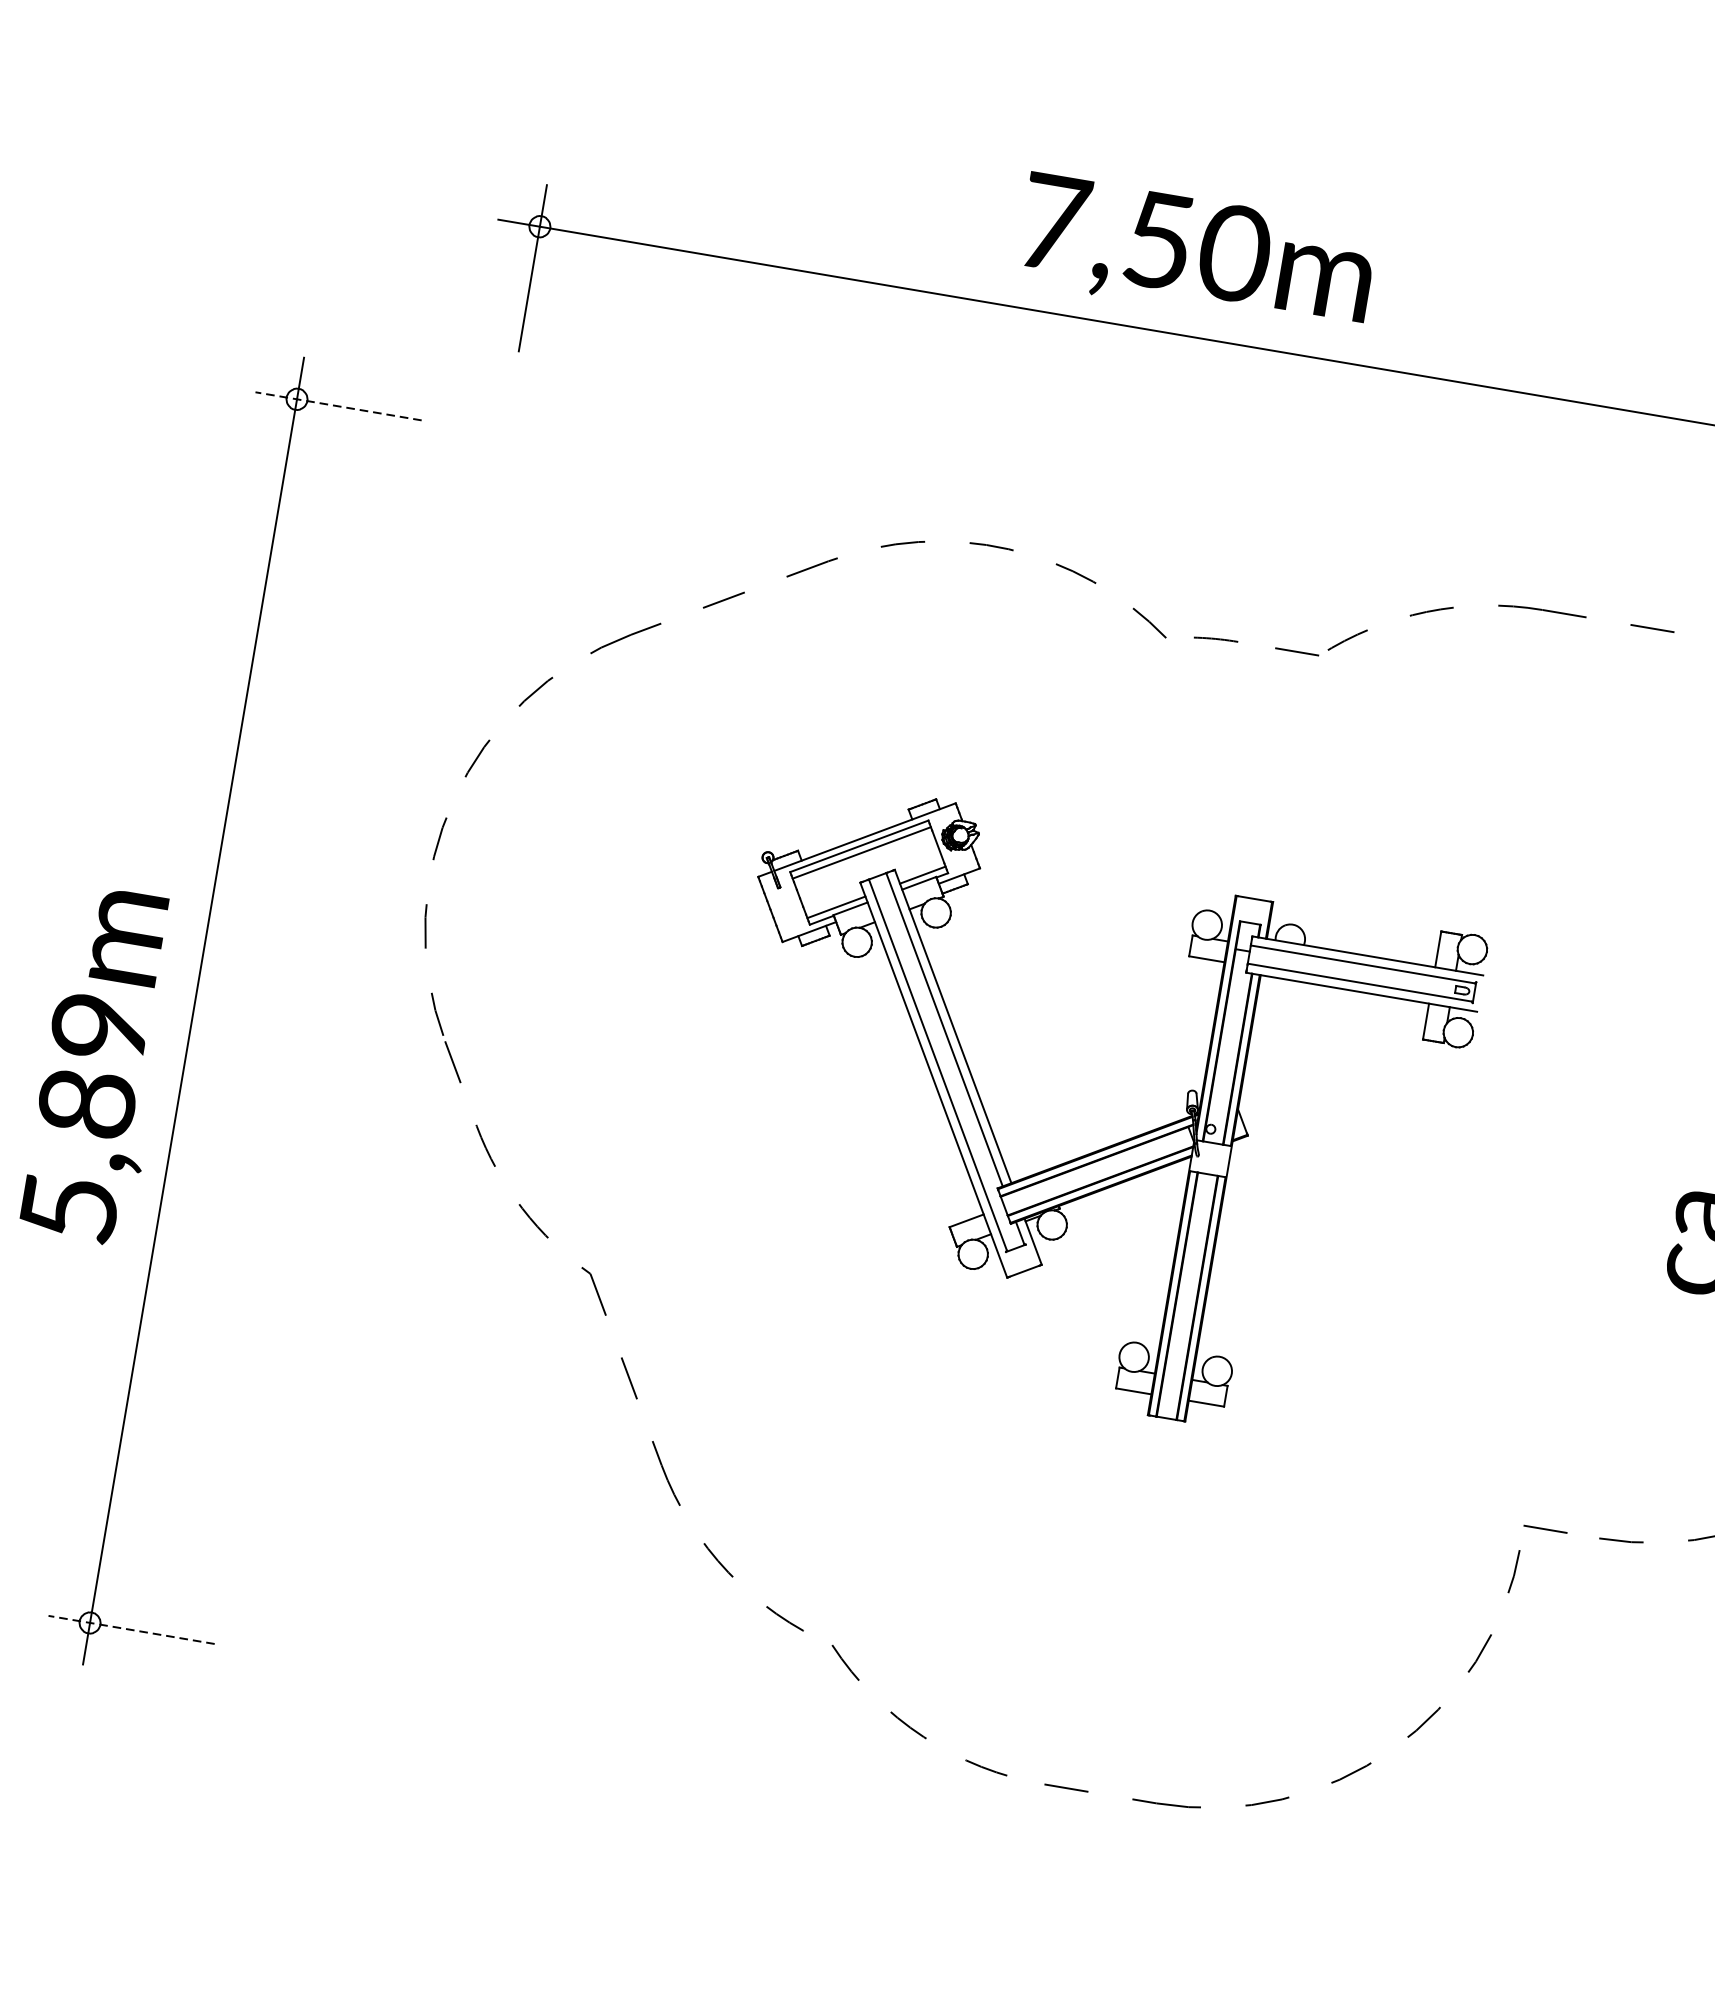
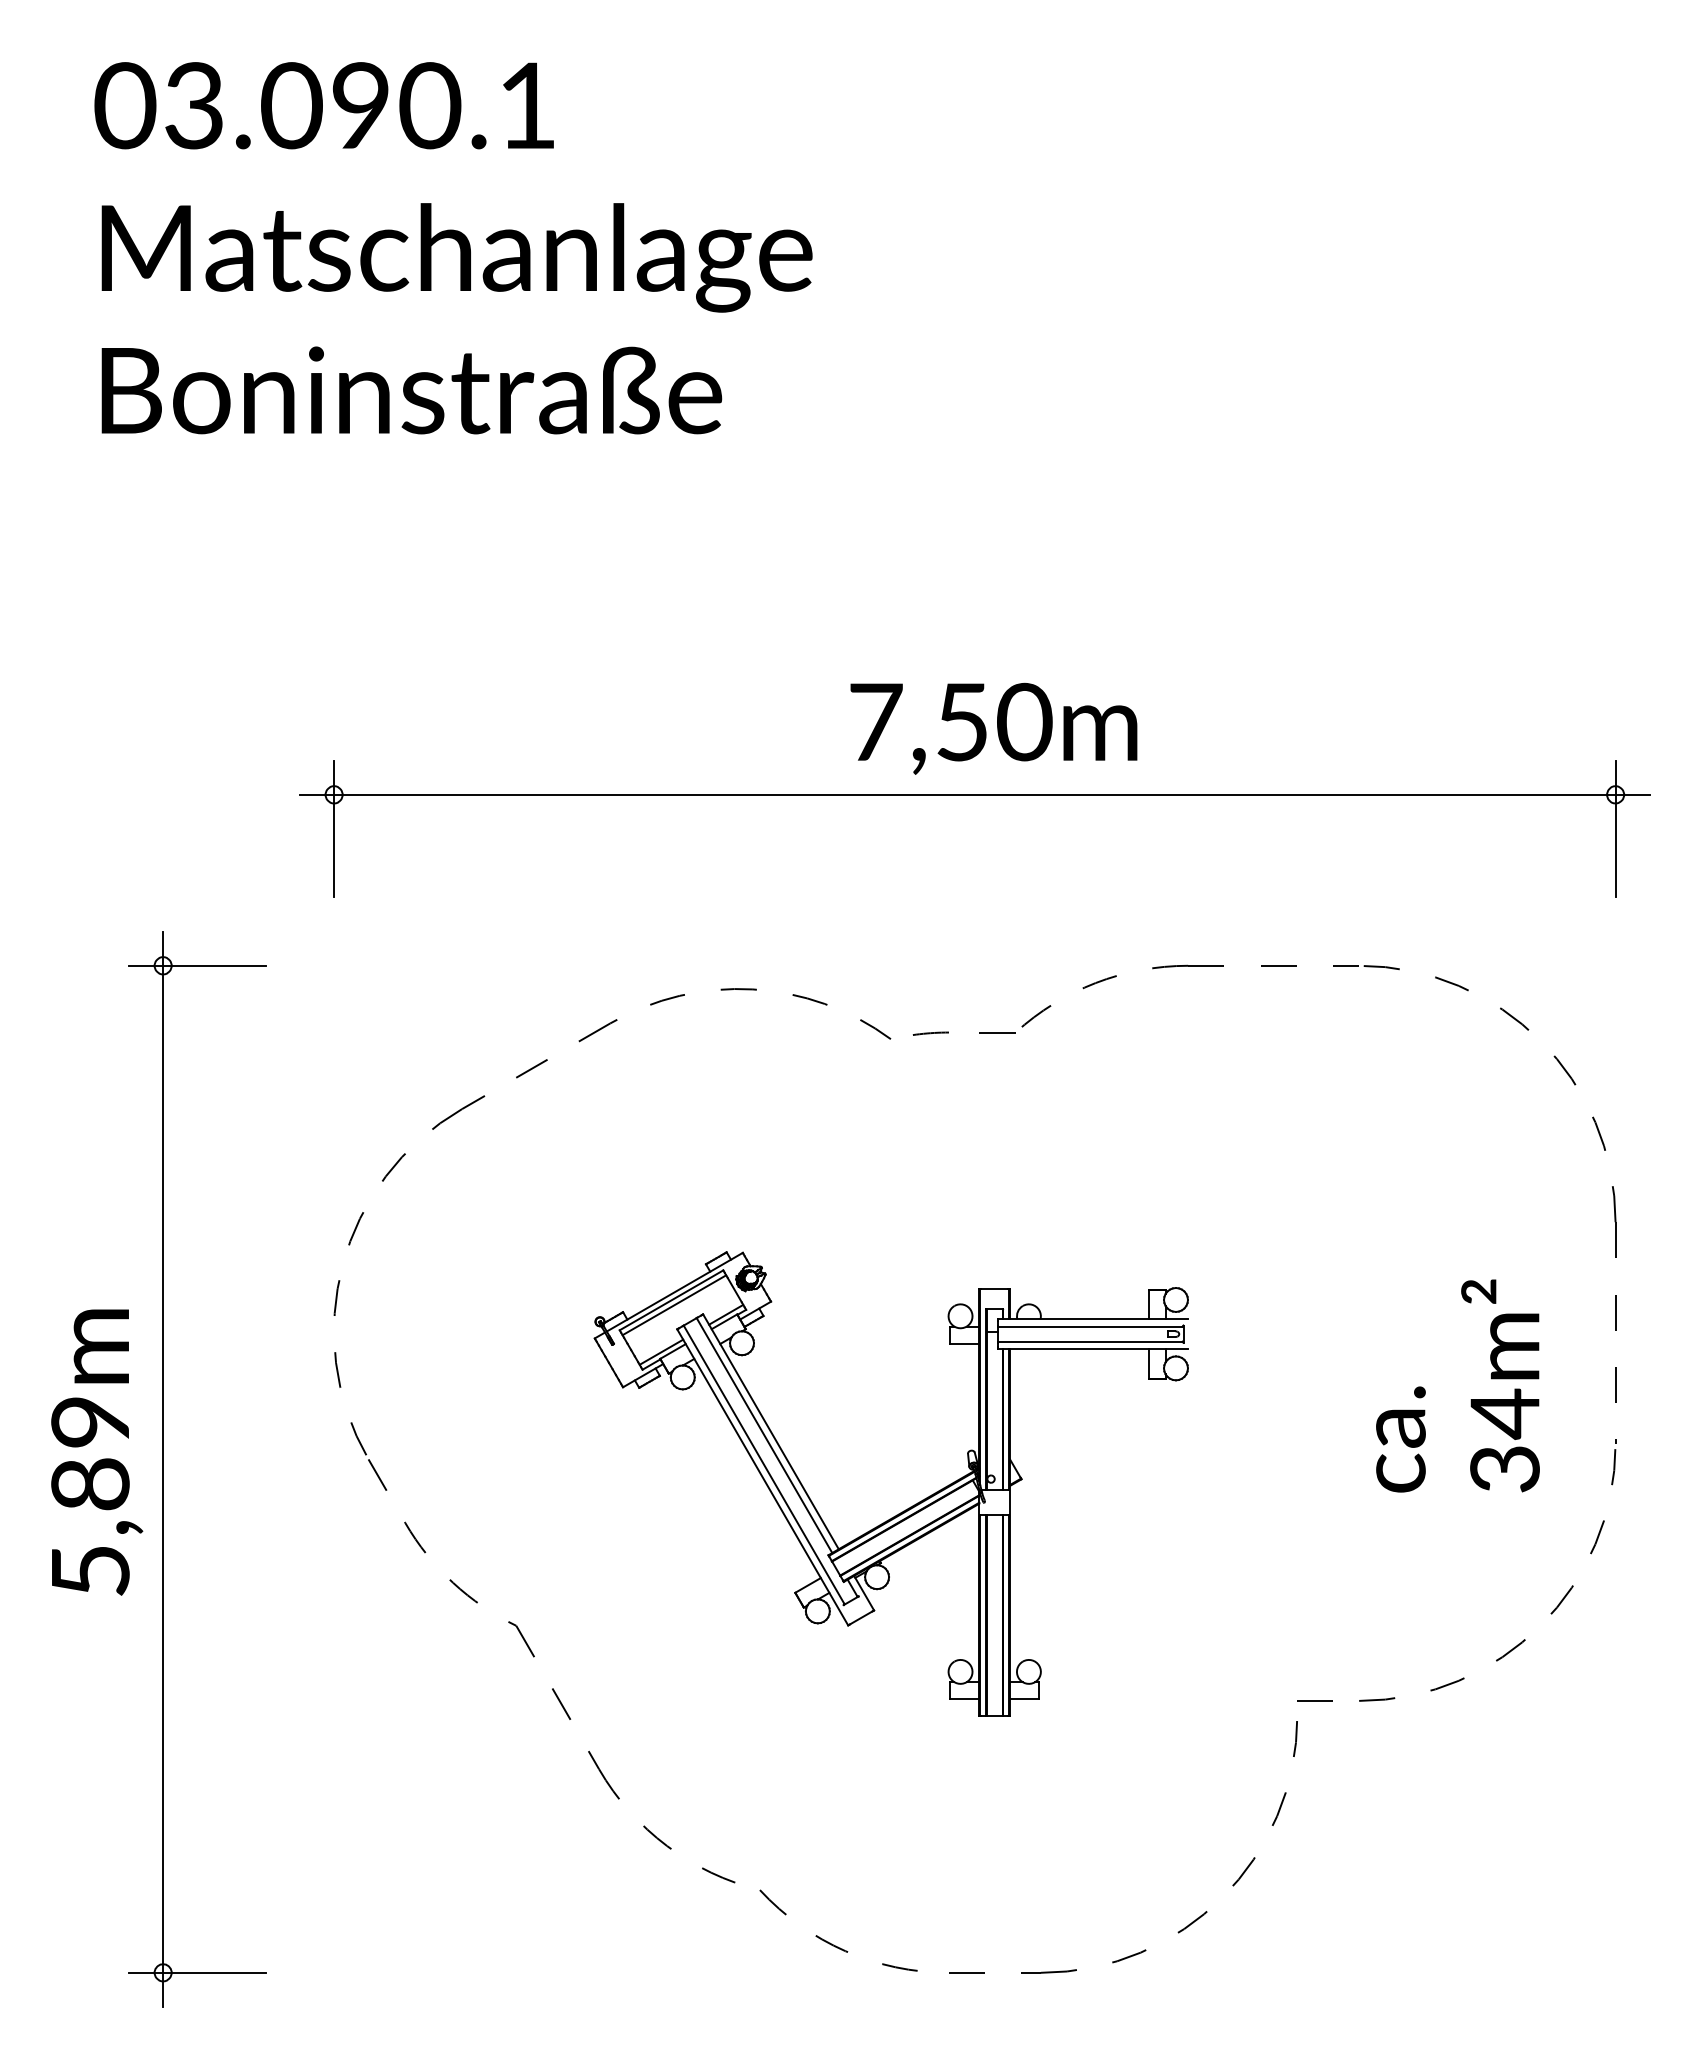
text: (1195, 254) -> (993, 728), moved
line: (337, 405) -> (196, 965), dashed -> solid
text: (102, 1065) -> (97, 1452), moved
part: (1098, 1149) -> (903, 1510), moved
line: (130, 1629) -> (196, 1972), dashed -> solid

